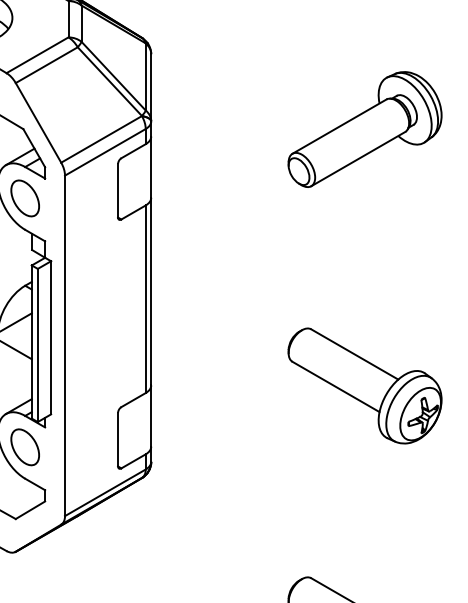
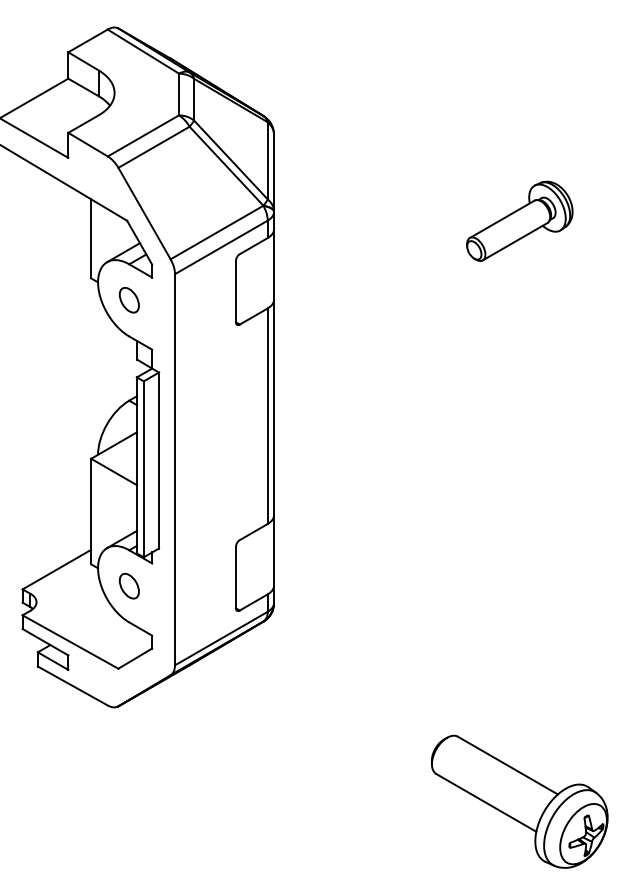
part: (364, 129) -> (519, 221), size x0.6
part: (25, 197) -> (129, 299), size x0.6
part: (364, 385) -> (519, 515), removed
part: (25, 446) -> (129, 585), size x0.6

